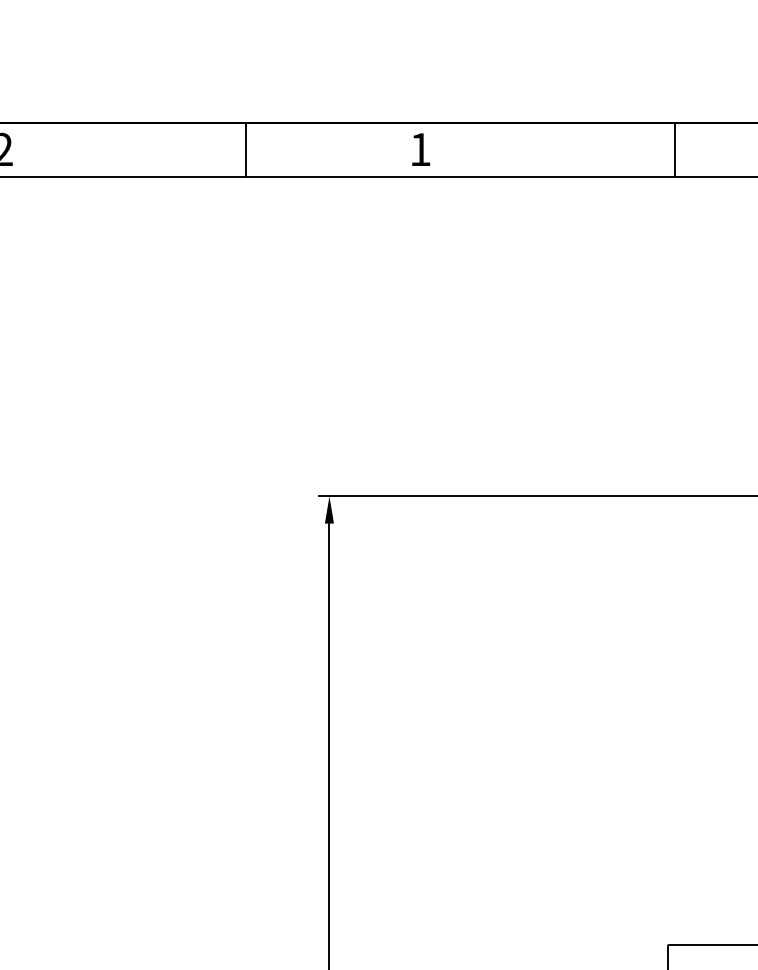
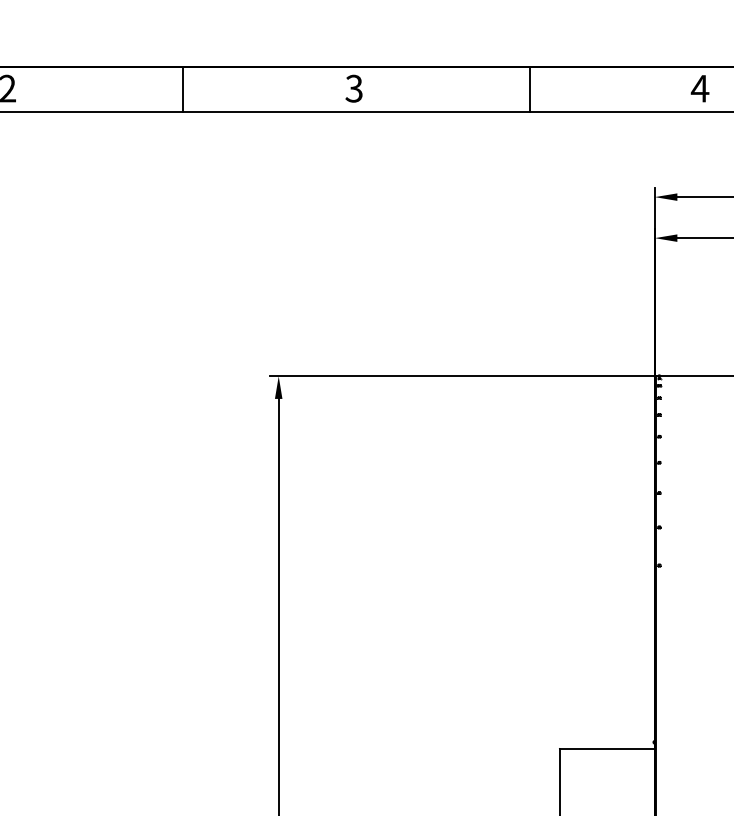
line: (246, 149) -> (182, 88), moved
text: (419, 149) -> (353, 88), 1 -> 3
line: (675, 149) -> (529, 88), moved

